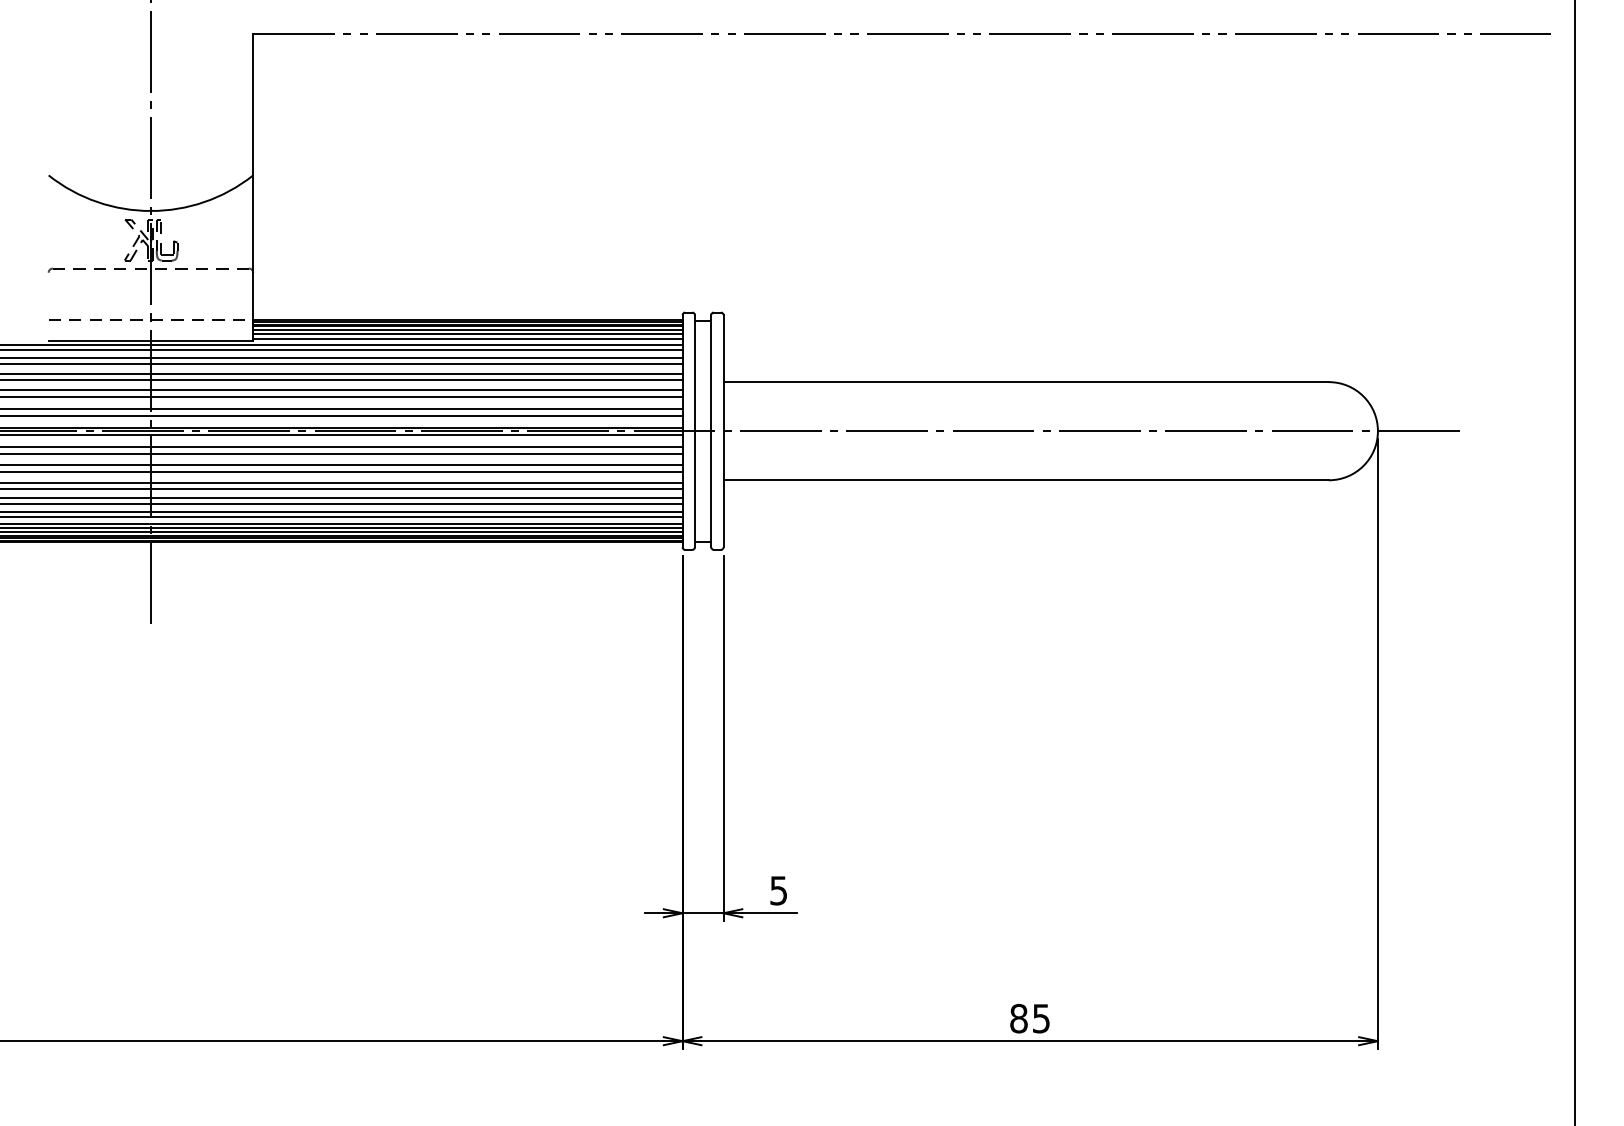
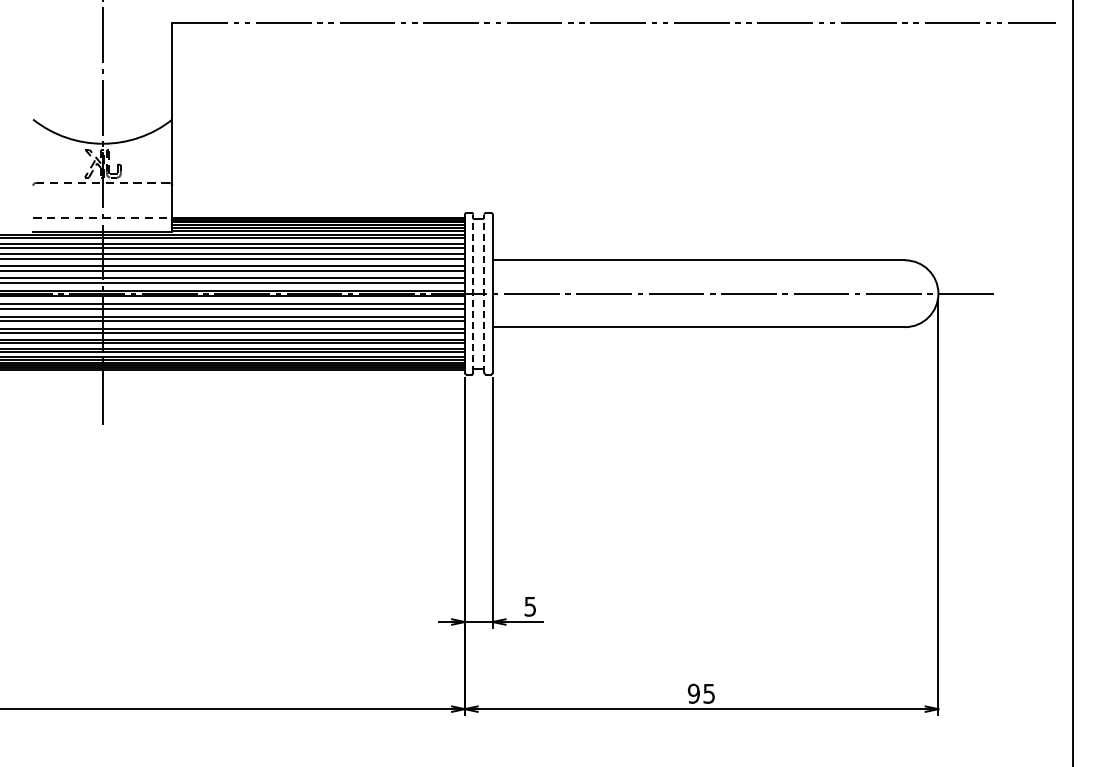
line: (695, 430) -> (473, 293), solid -> dashed
line: (711, 430) -> (484, 293), solid -> dashed
text: (1018, 1018) -> (693, 693), 85 -> 95

